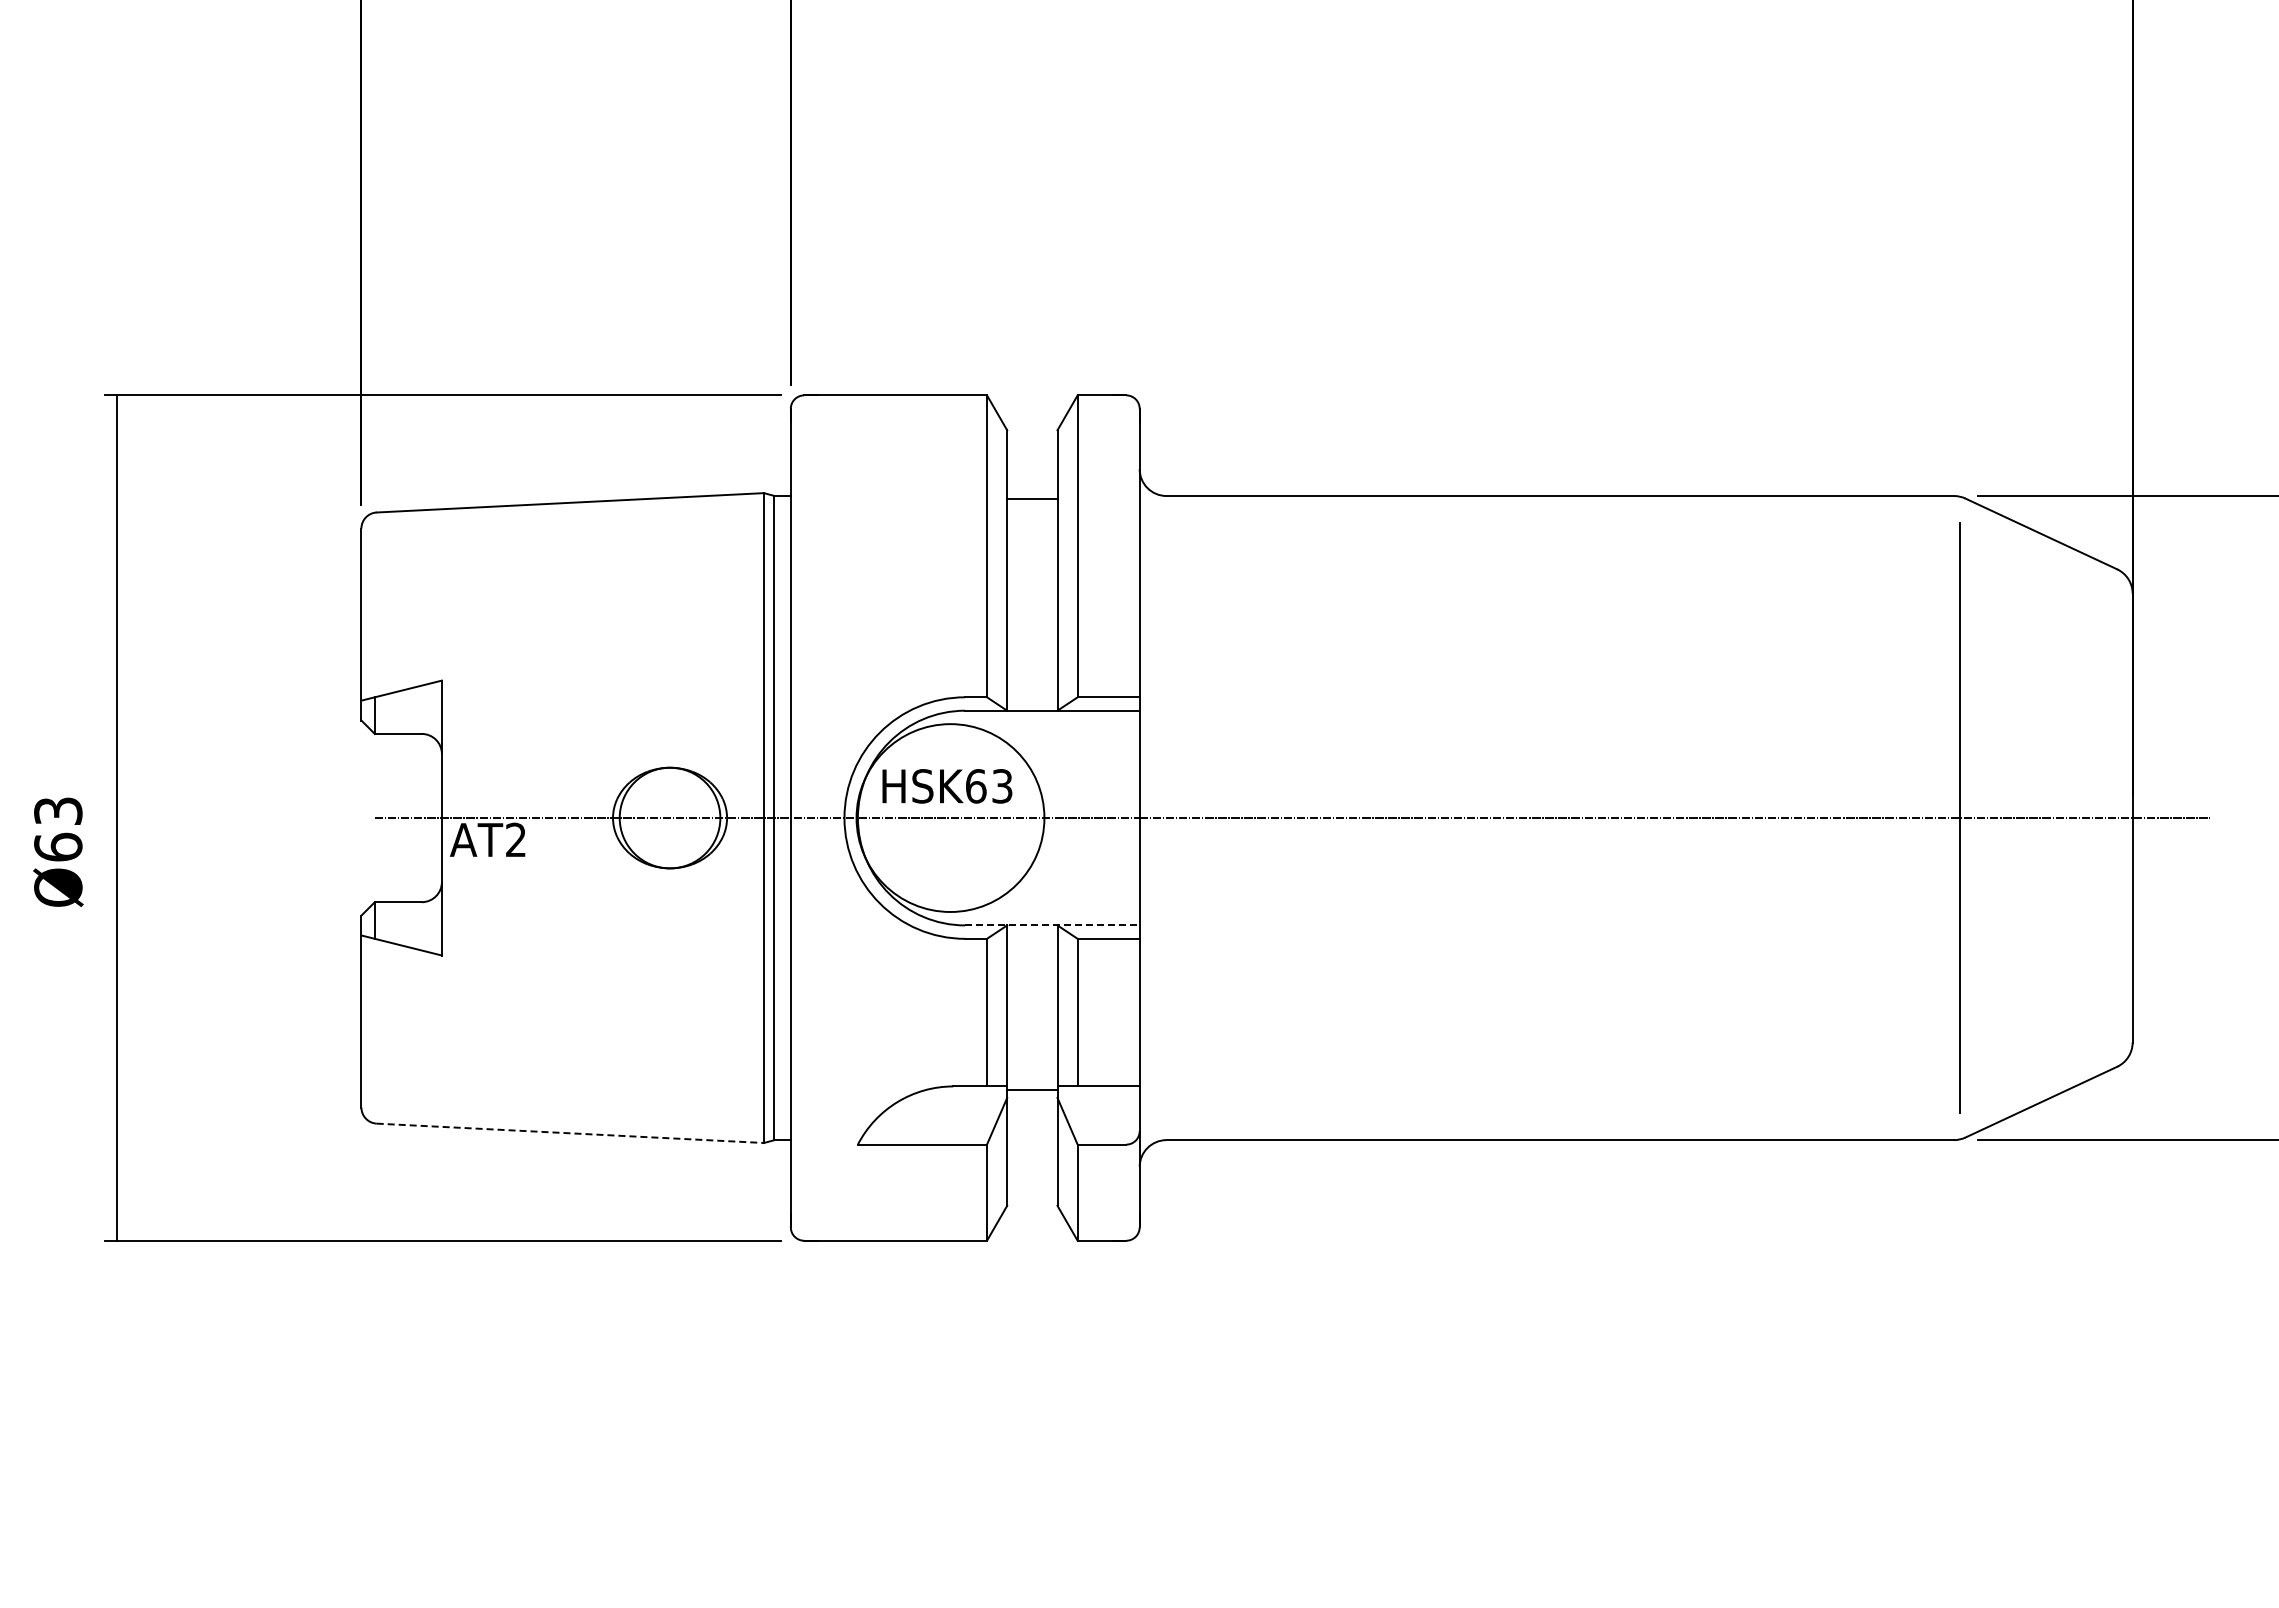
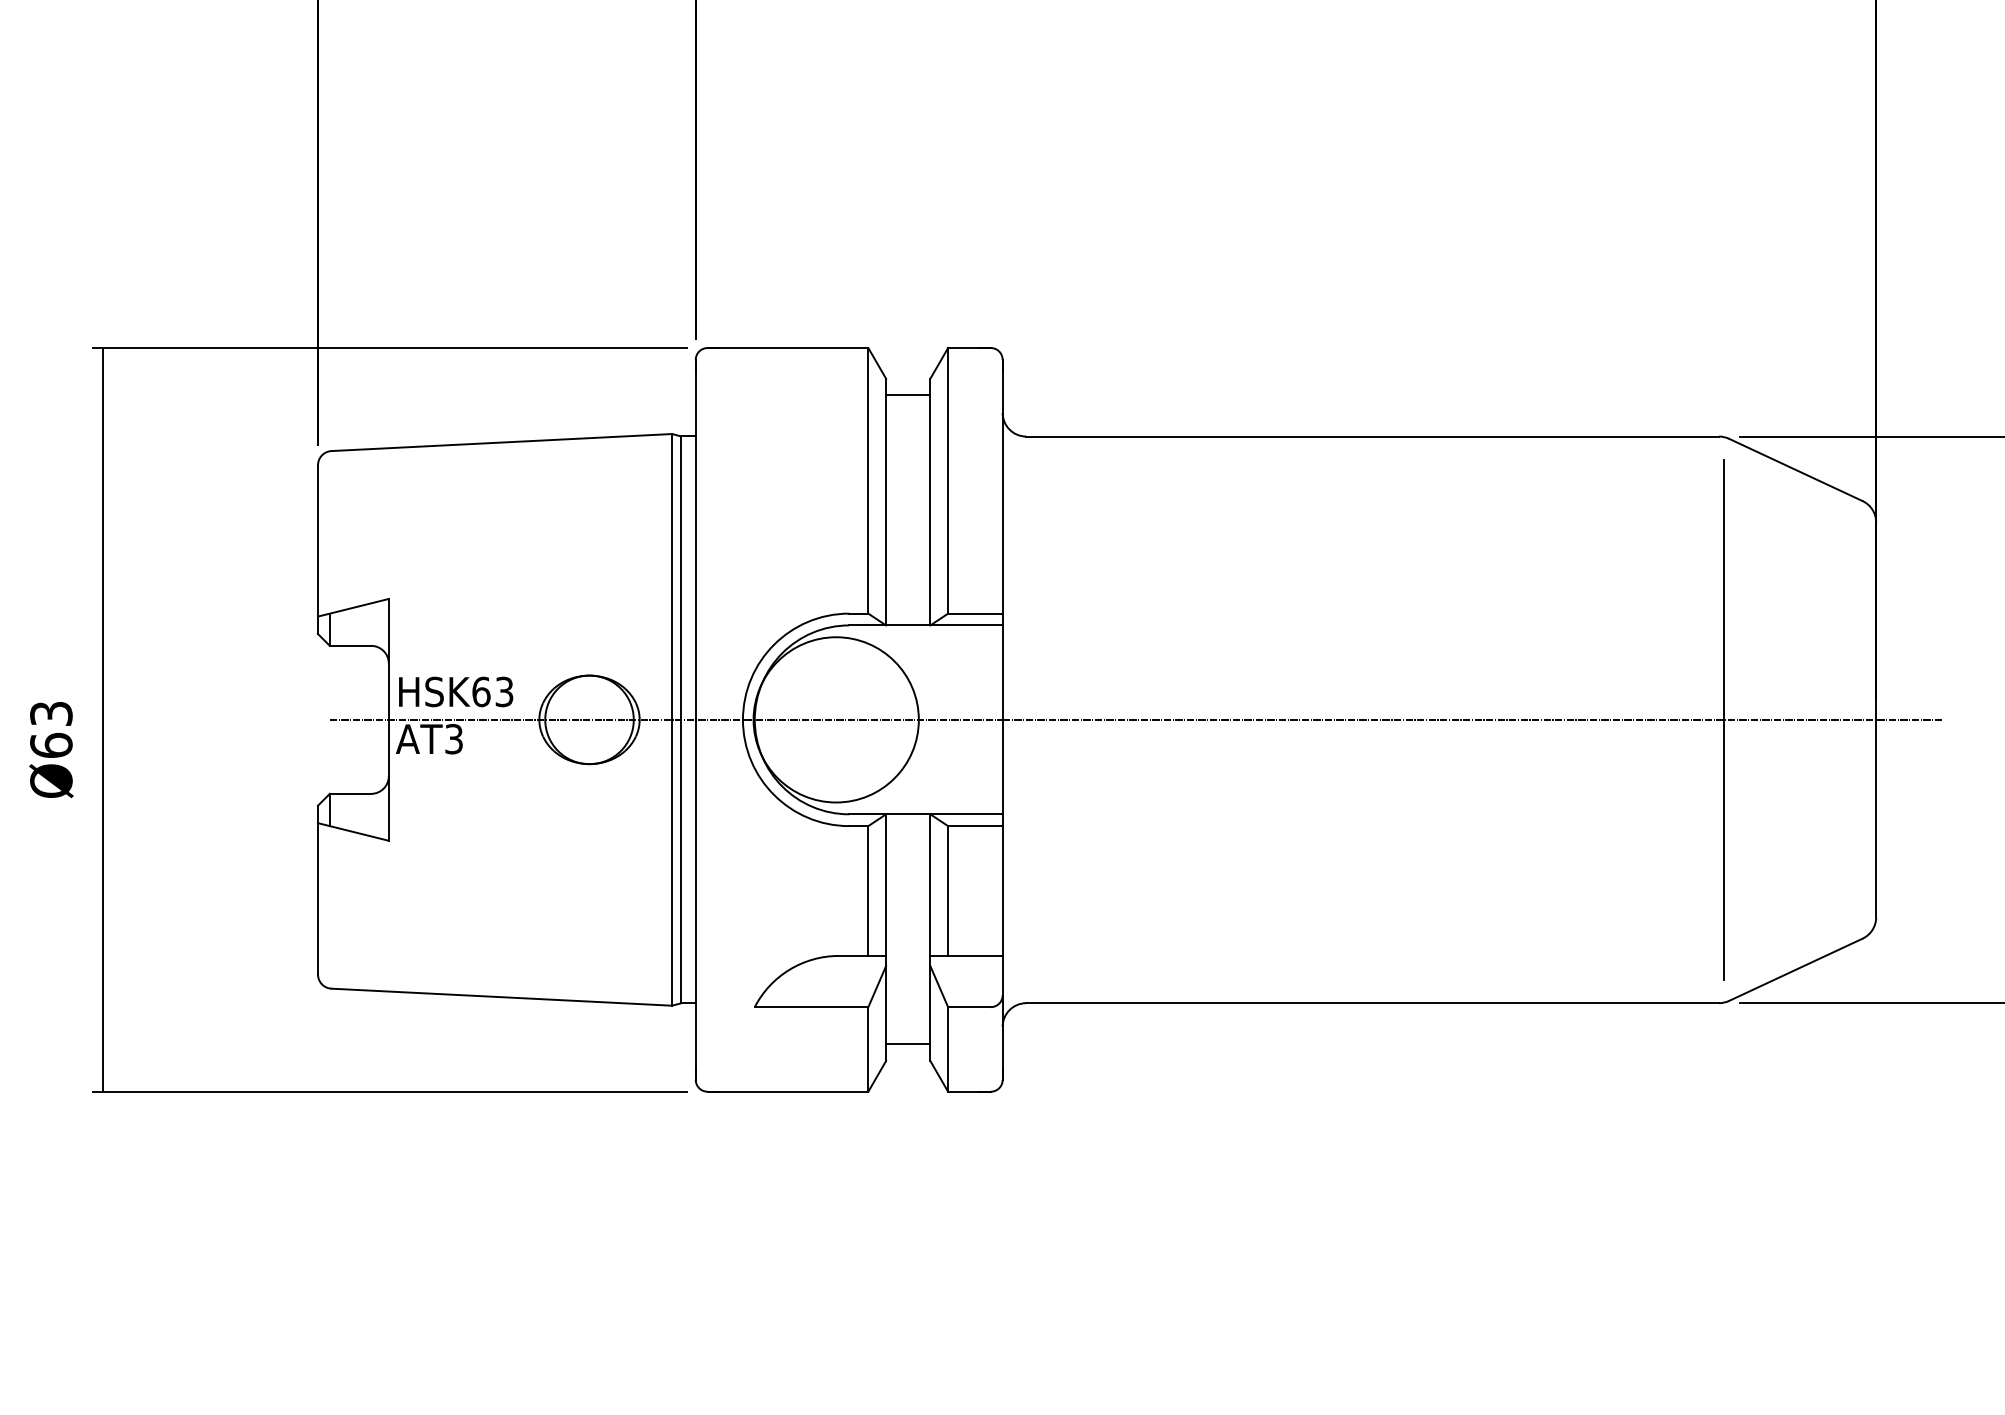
line: (1032, 499) -> (908, 395), moved
text: (947, 786) -> (456, 692), moved
text: (515, 839) -> (453, 738), AT2 -> AT3
line: (1052, 925) -> (925, 814), dashed -> solid
line: (1032, 1090) -> (908, 1044), moved
line: (570, 1133) -> (501, 997), dashed -> solid

